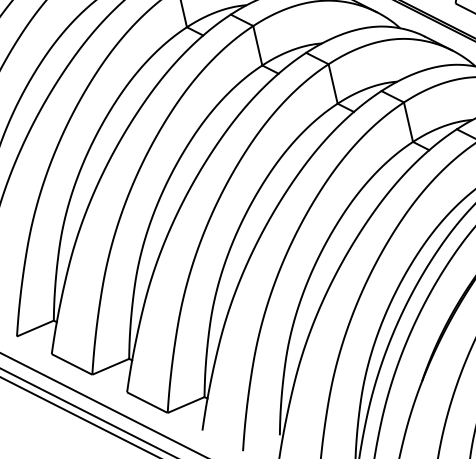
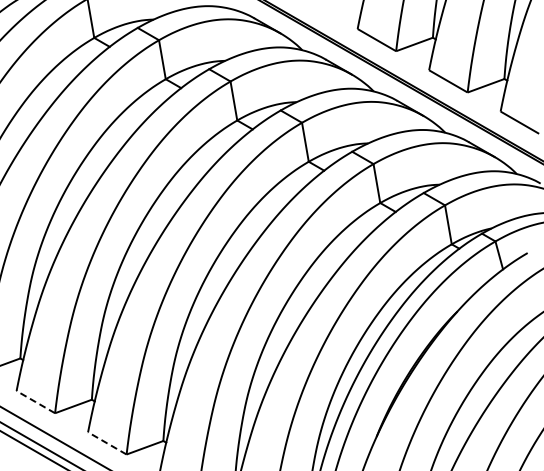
line: (71, 364) -> (35, 402), solid -> dashed
line: (147, 402) -> (107, 443), solid -> dashed

